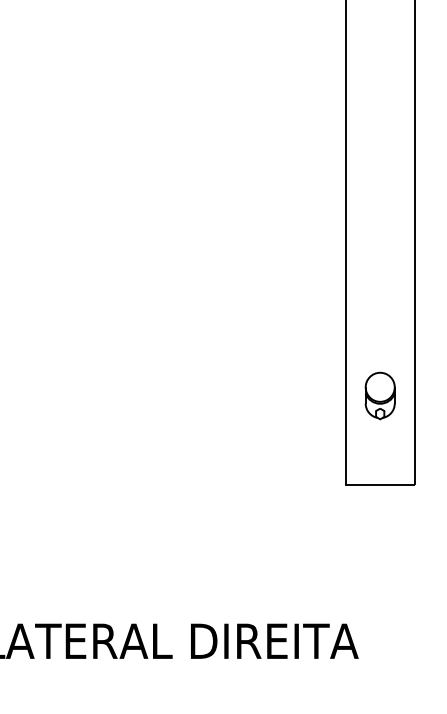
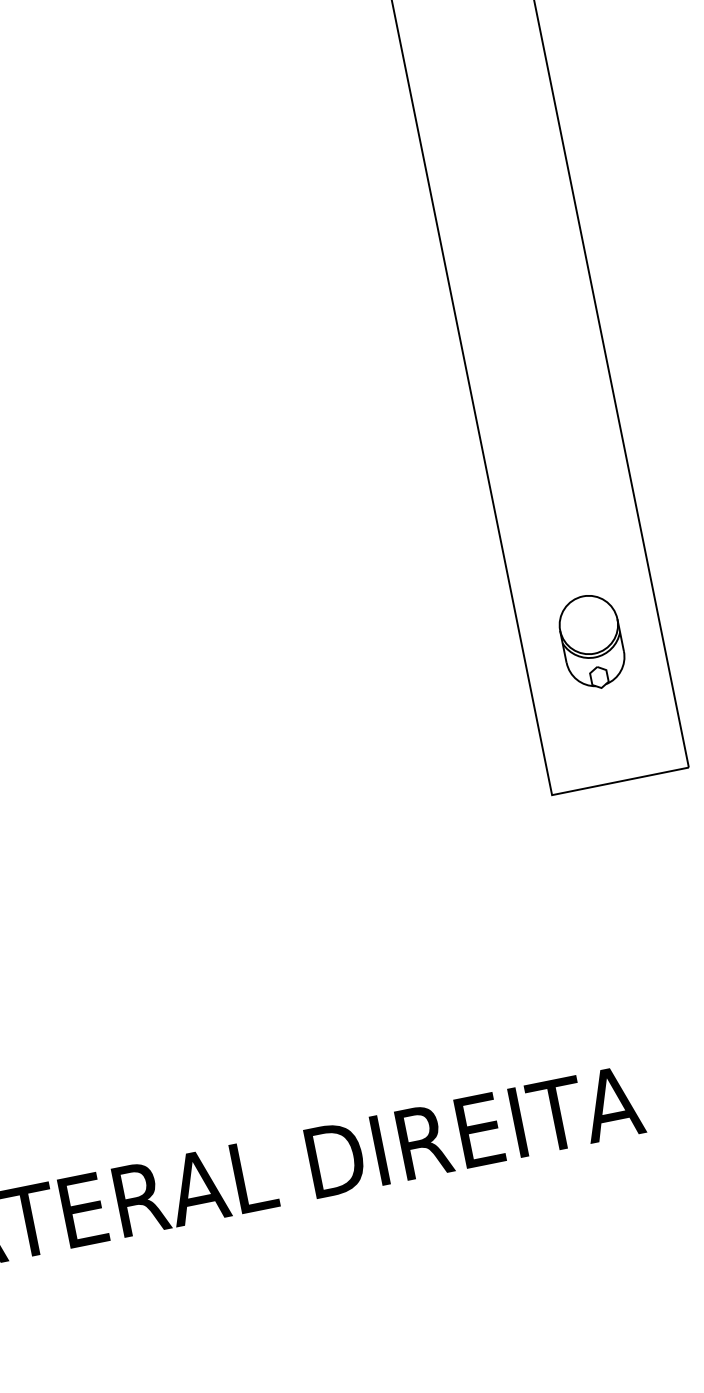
part: (379, 395) -> (590, 641), moved

